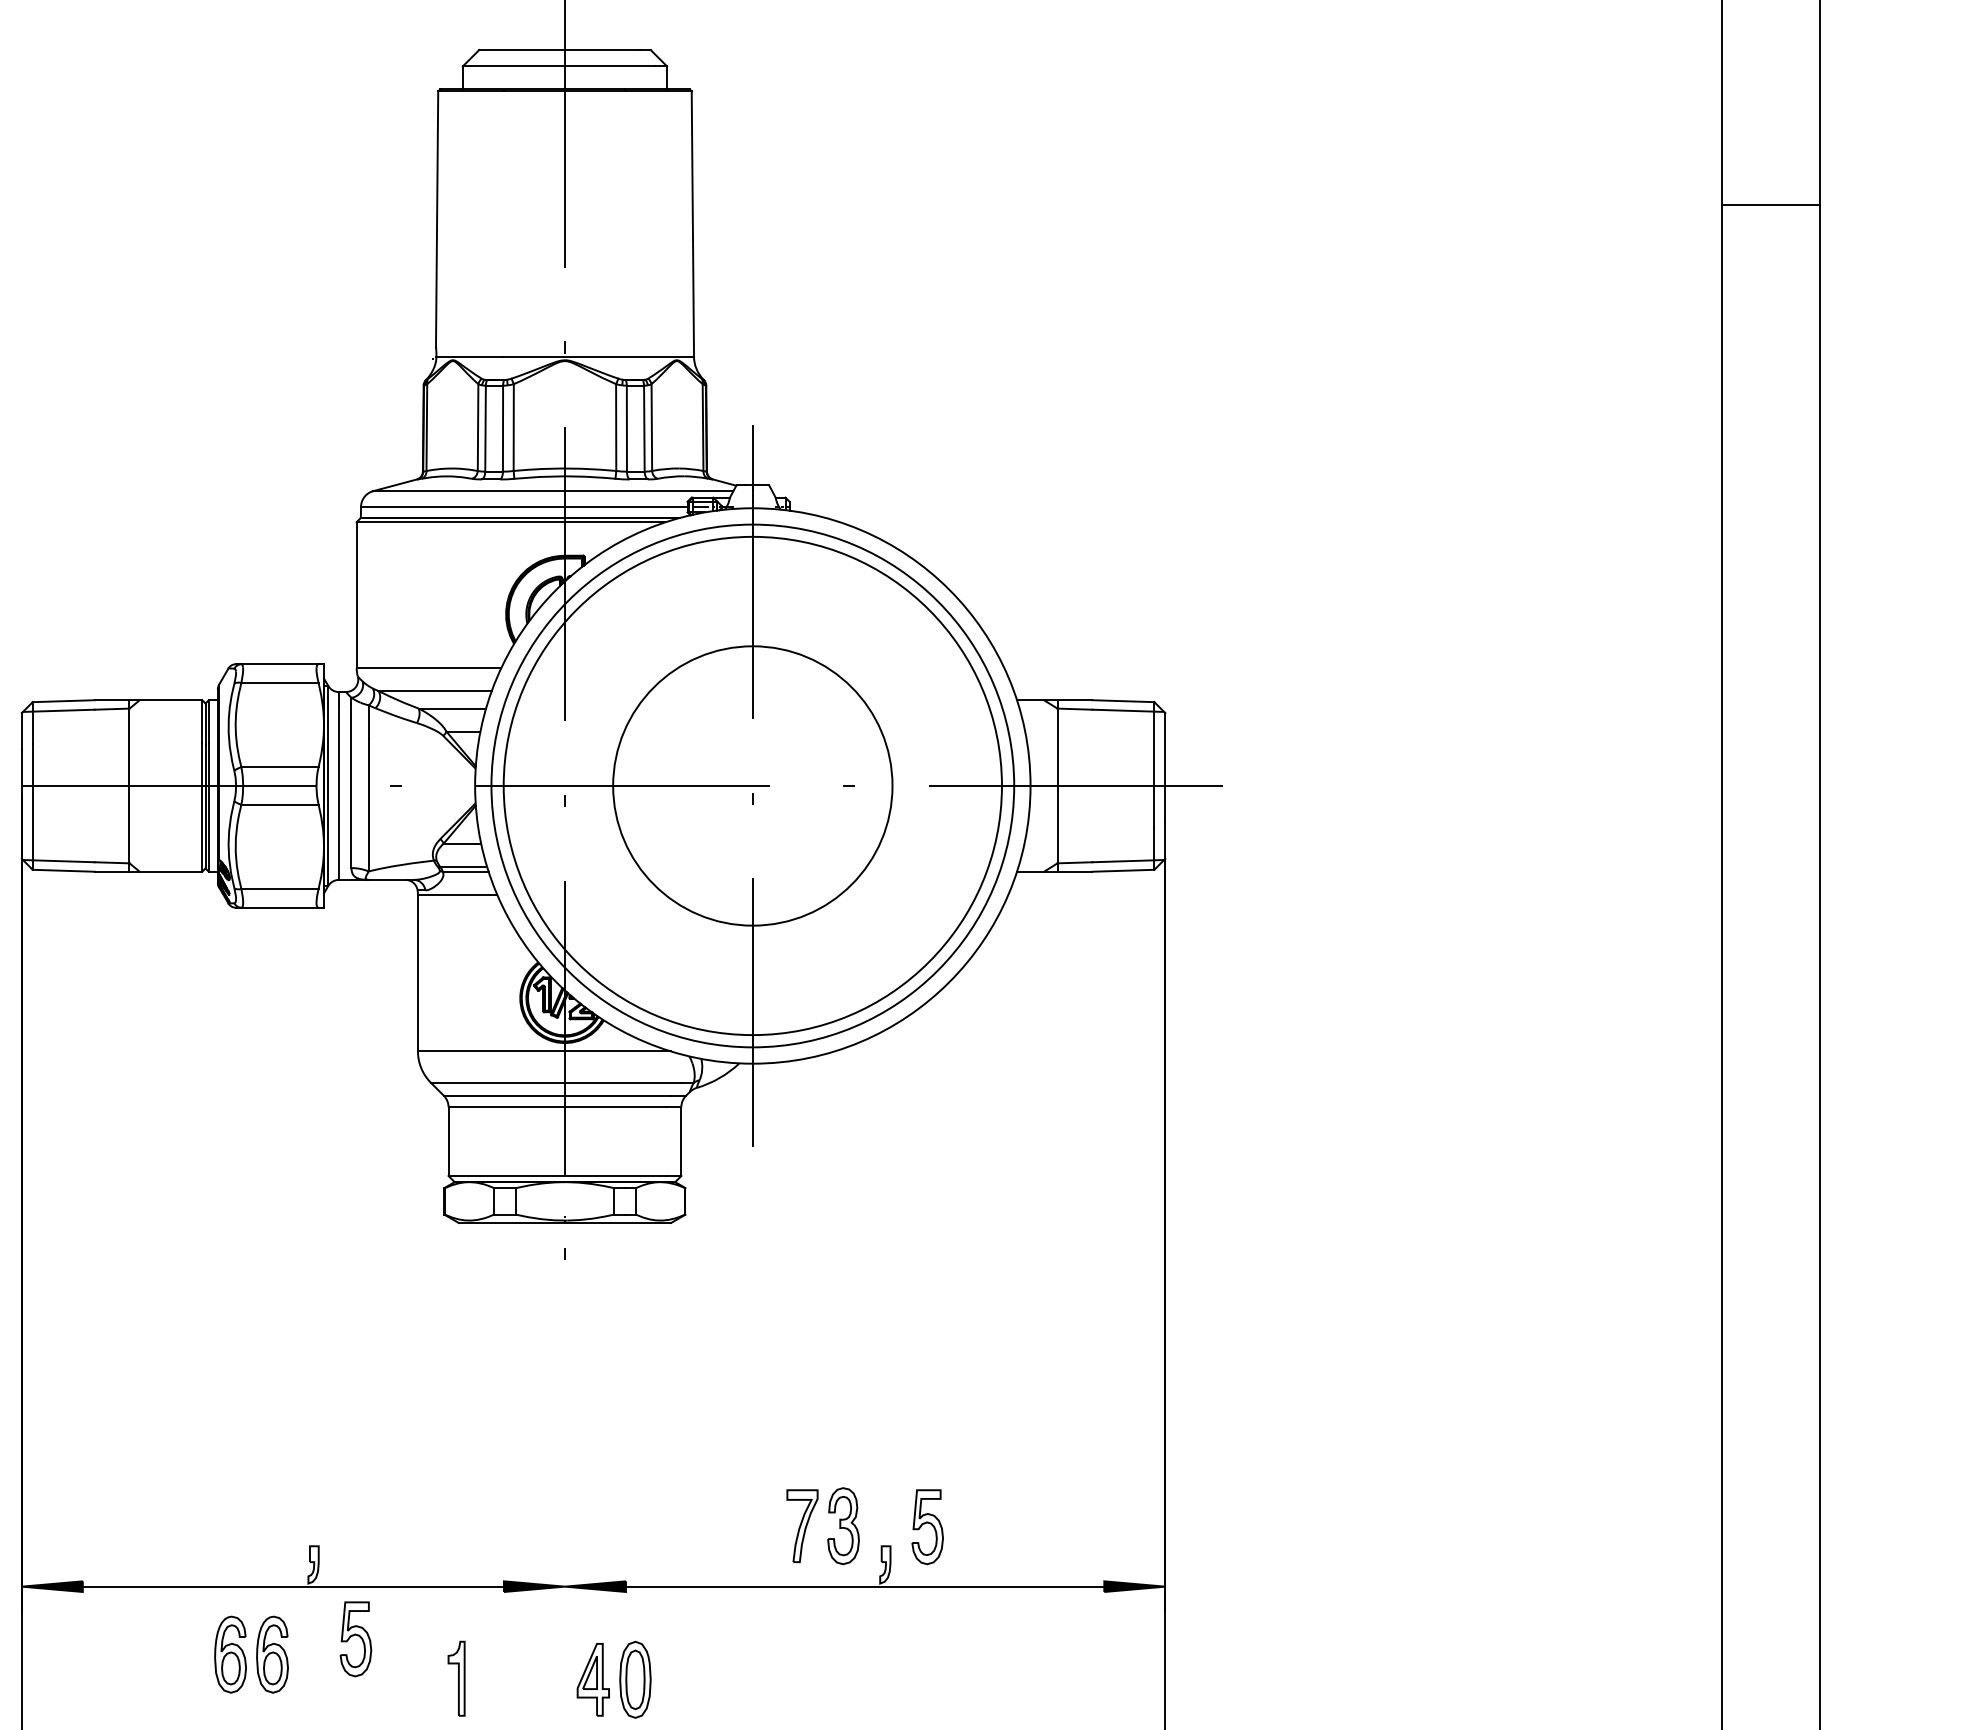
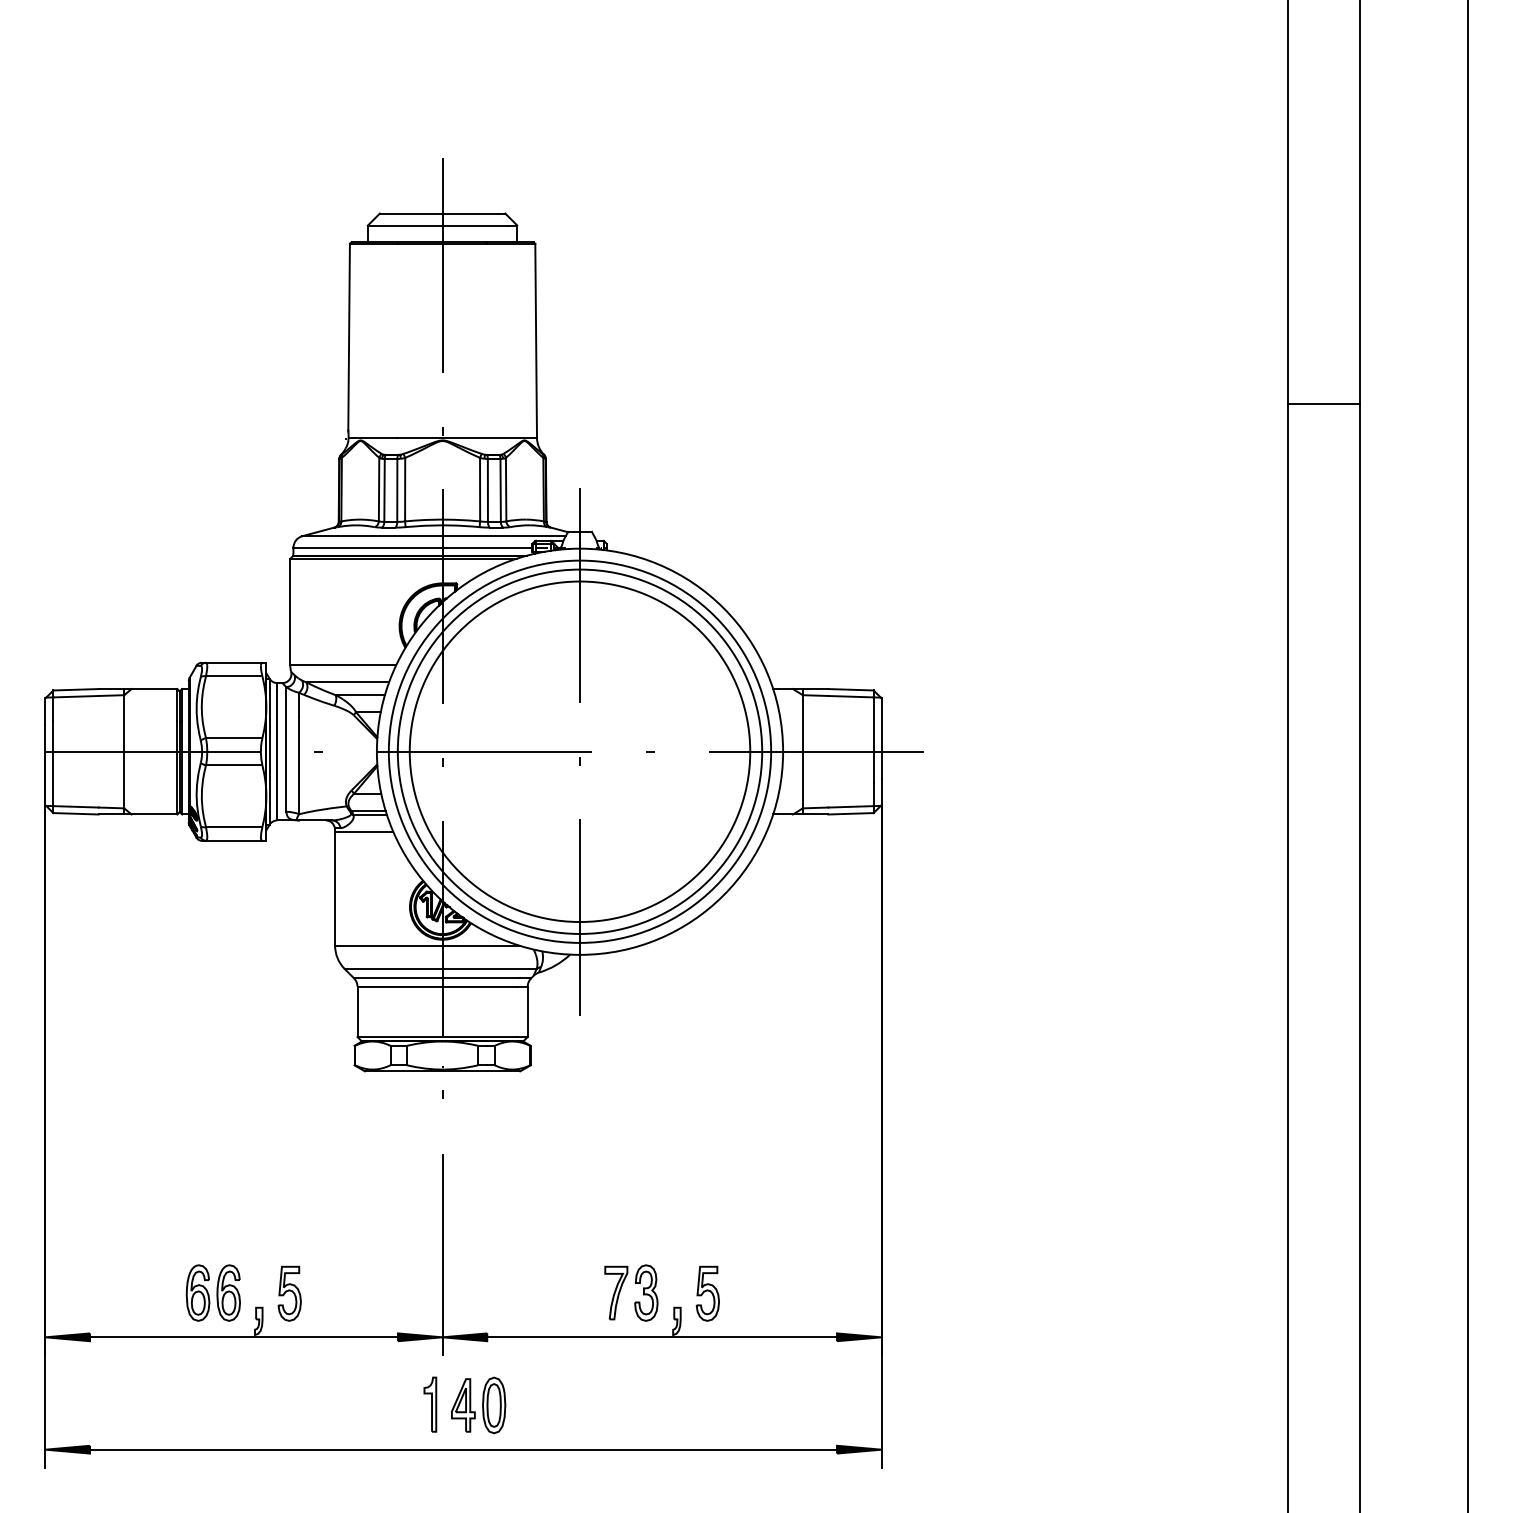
line: (1770, 204) -> (1324, 403), moved
circle: (752, 785) -> (579, 751), size x1.67
line: (564, 1473) -> (442, 1254), added
part: (355, 1638) -> (289, 1293), moved
part: (250, 1653) -> (212, 1292), moved
part: (456, 1678) -> (430, 1404), moved

